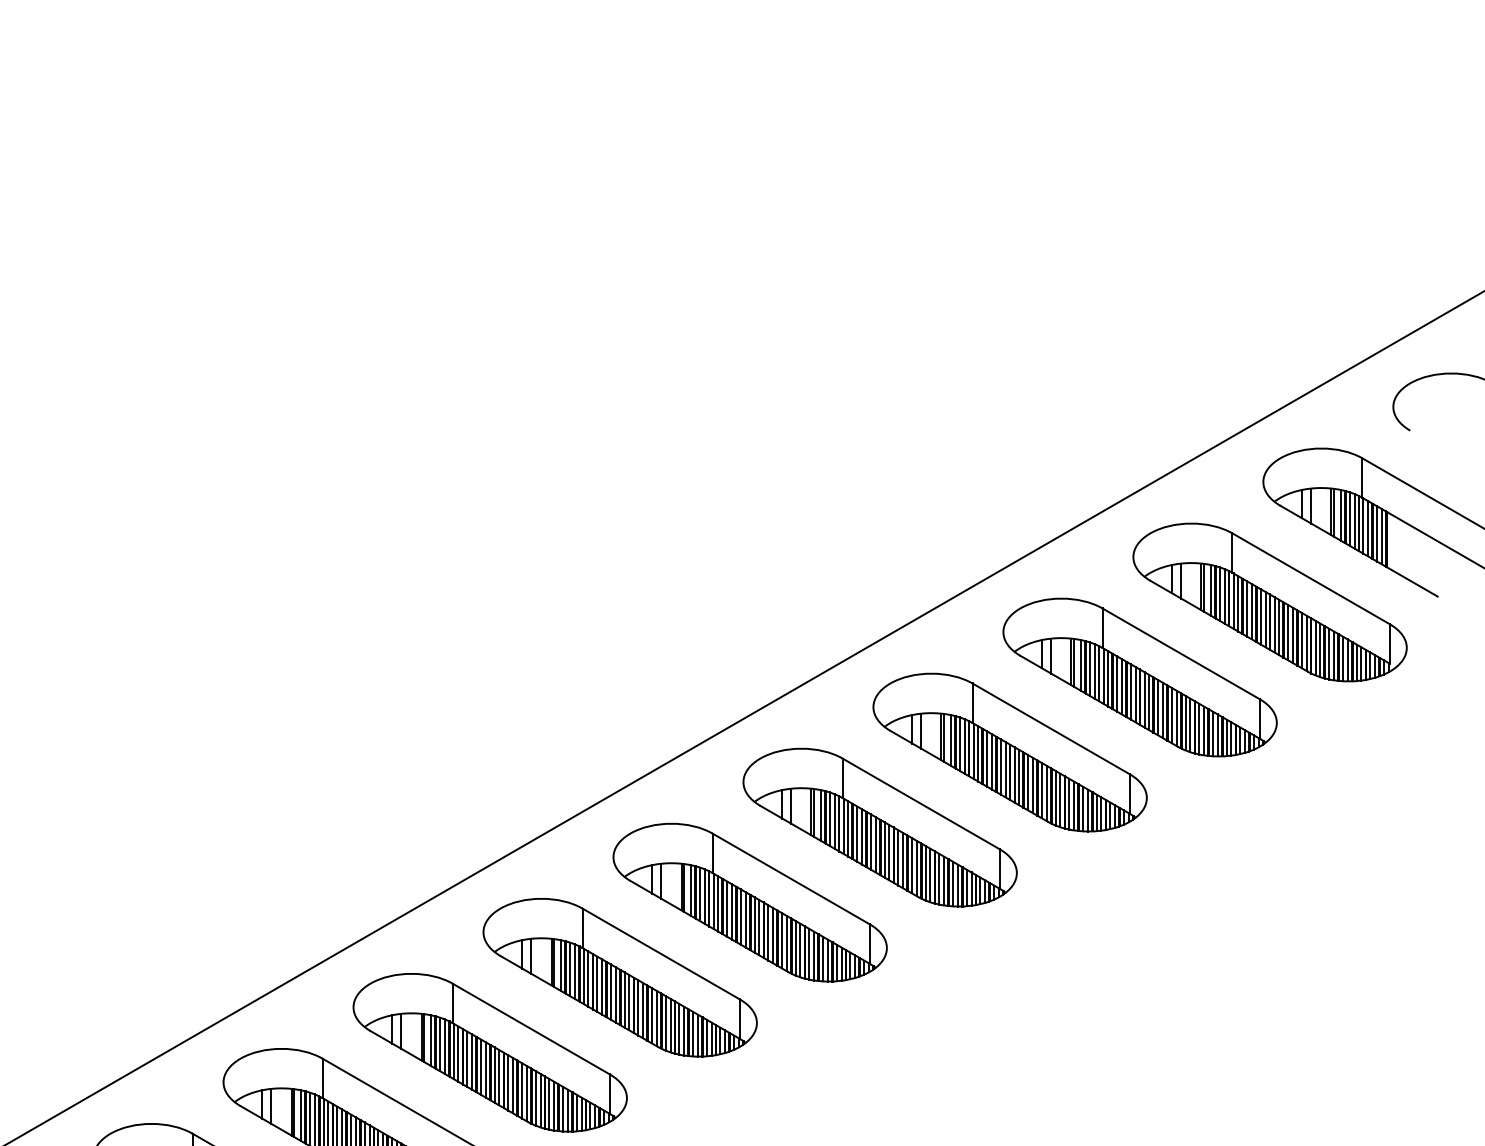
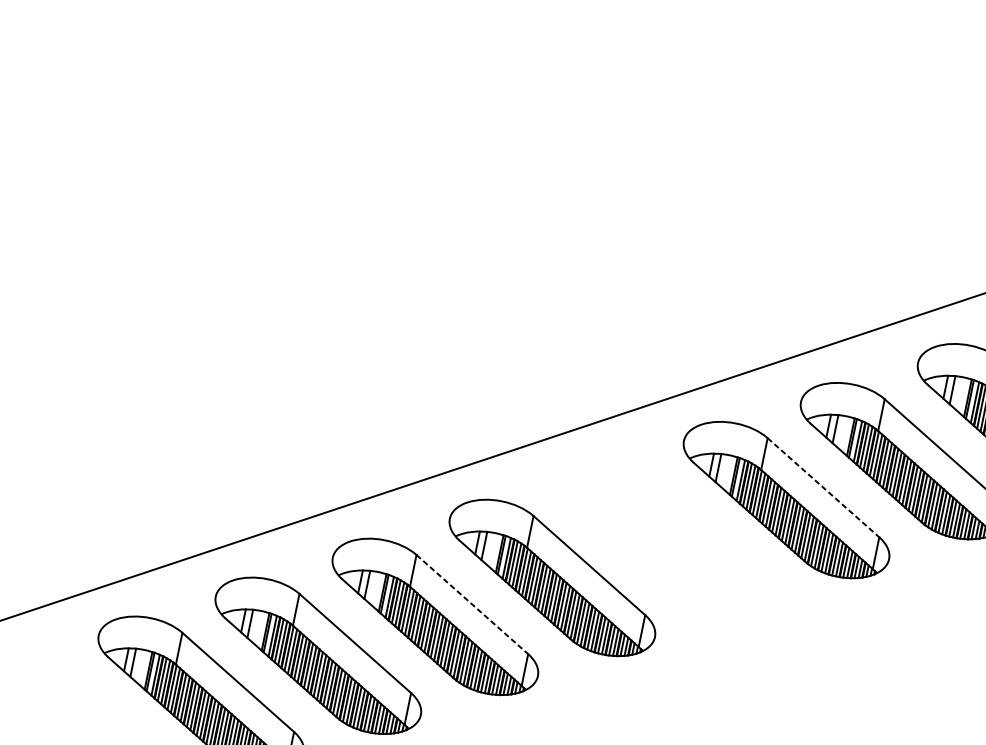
line: (921, 803) -> (823, 487), solid -> dashed
part: (749, 902) -> (668, 538), removed
line: (531, 1029) -> (472, 604), solid -> dashed

